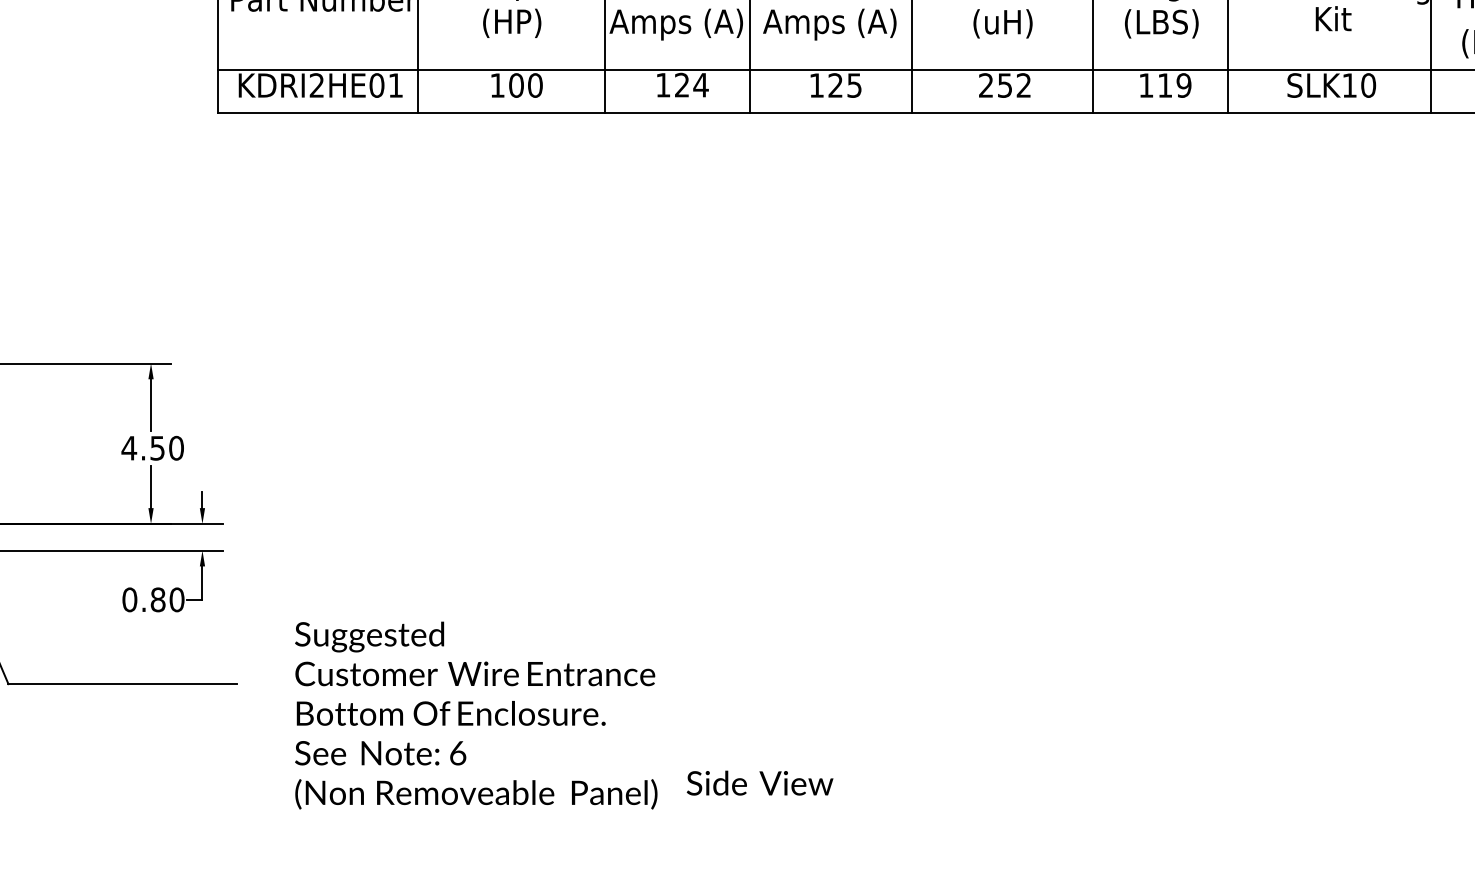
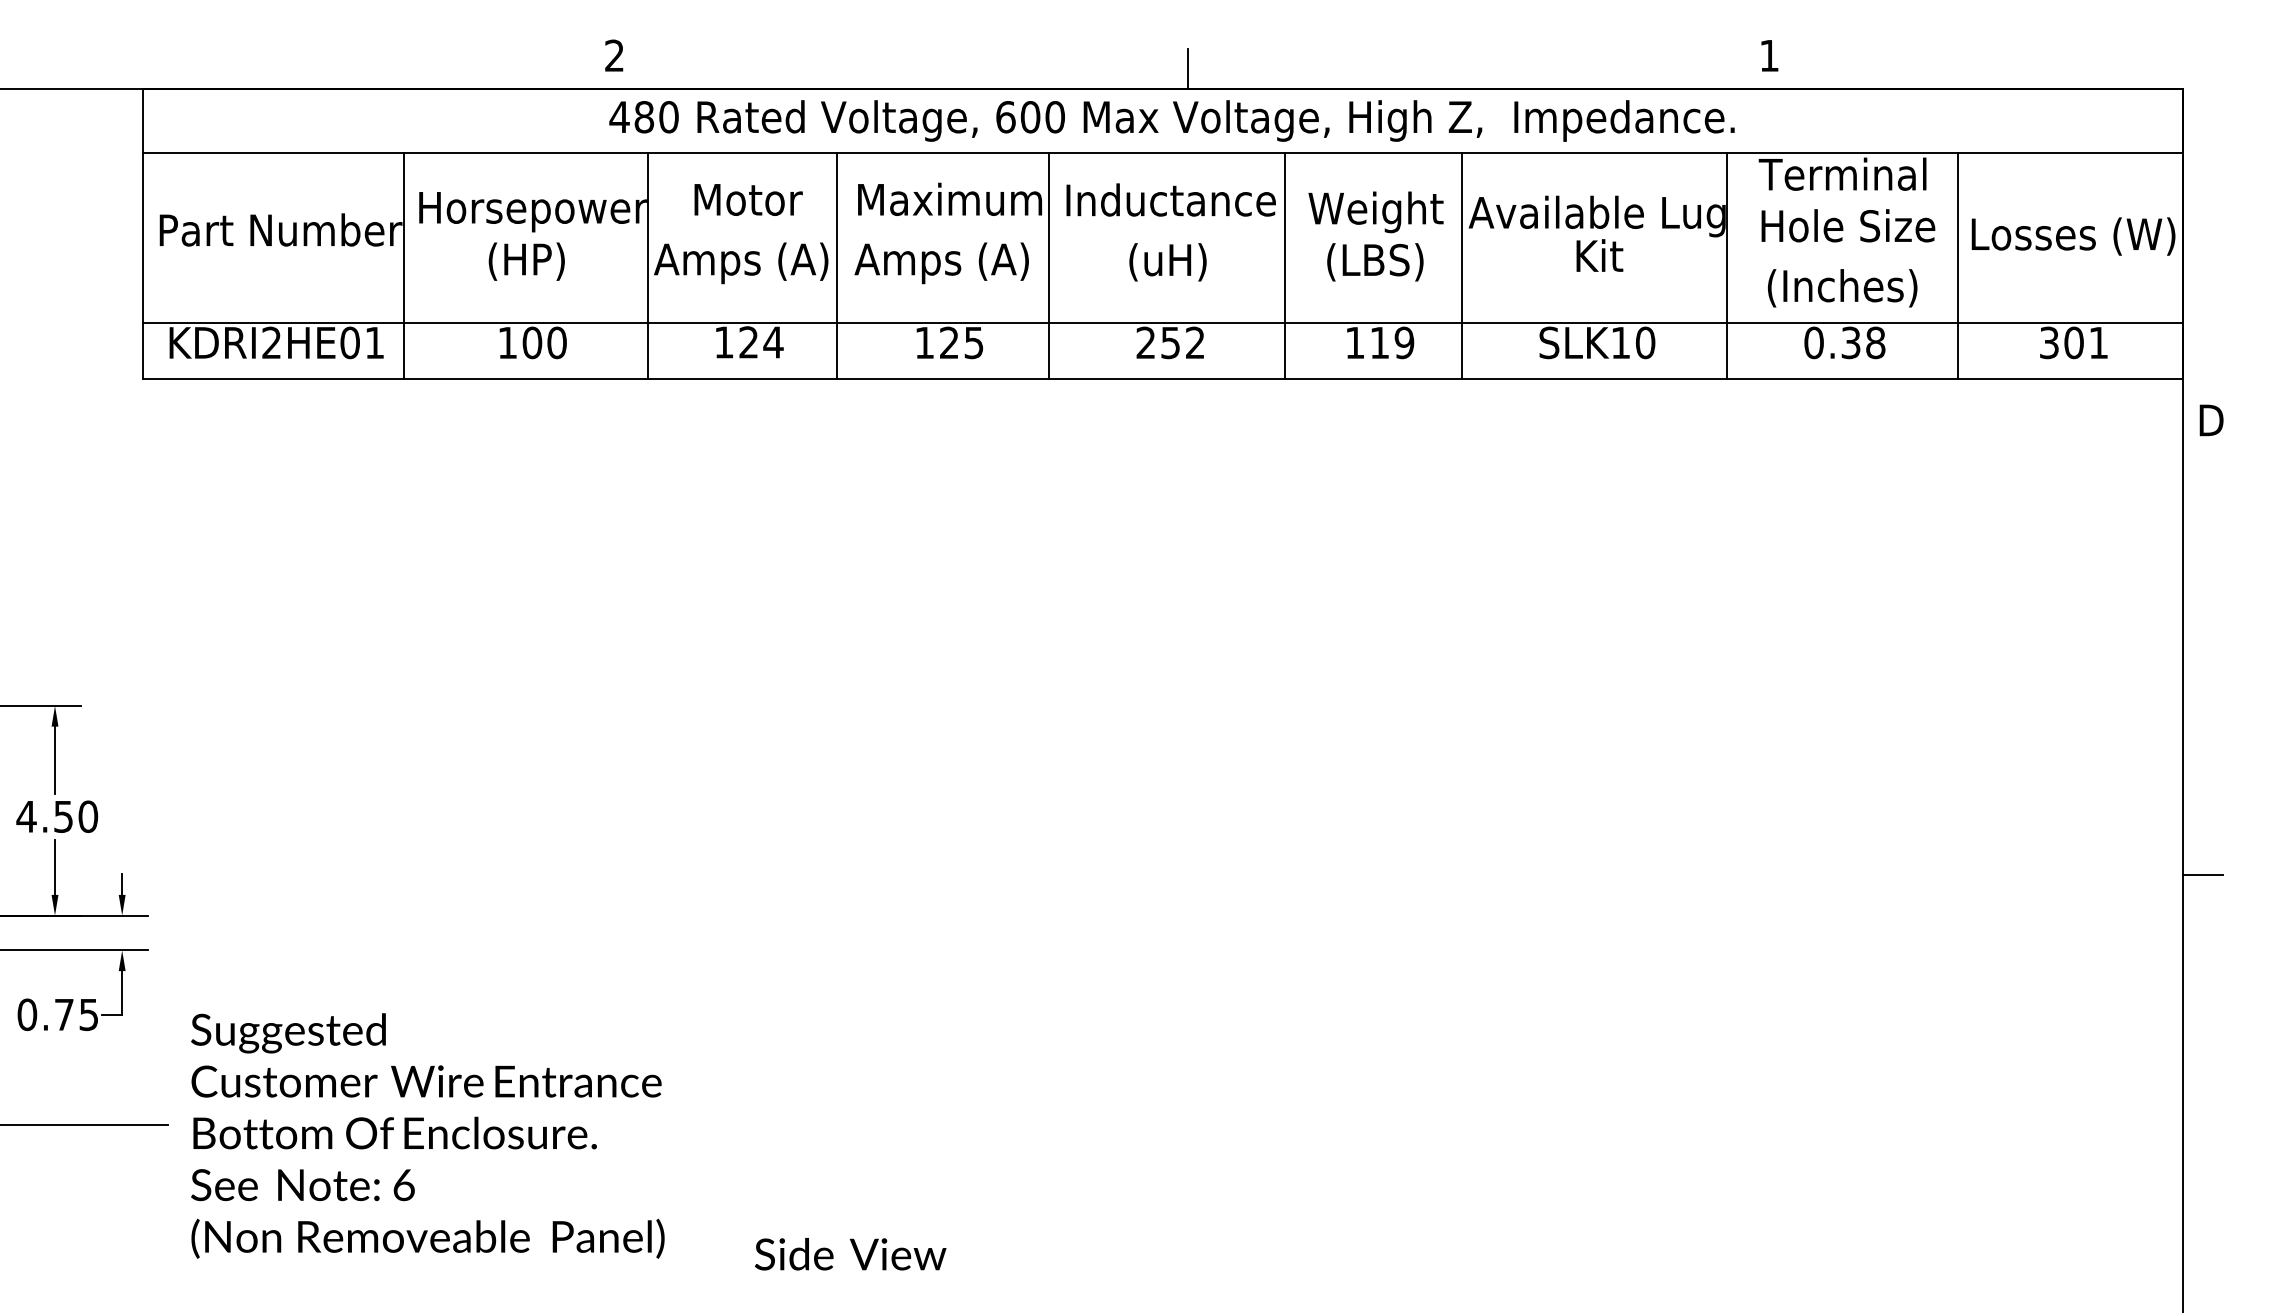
text: (167, 599) -> (76, 1014), 0.80 -> 0.75
text: (475, 715) -> (427, 1135), moved

